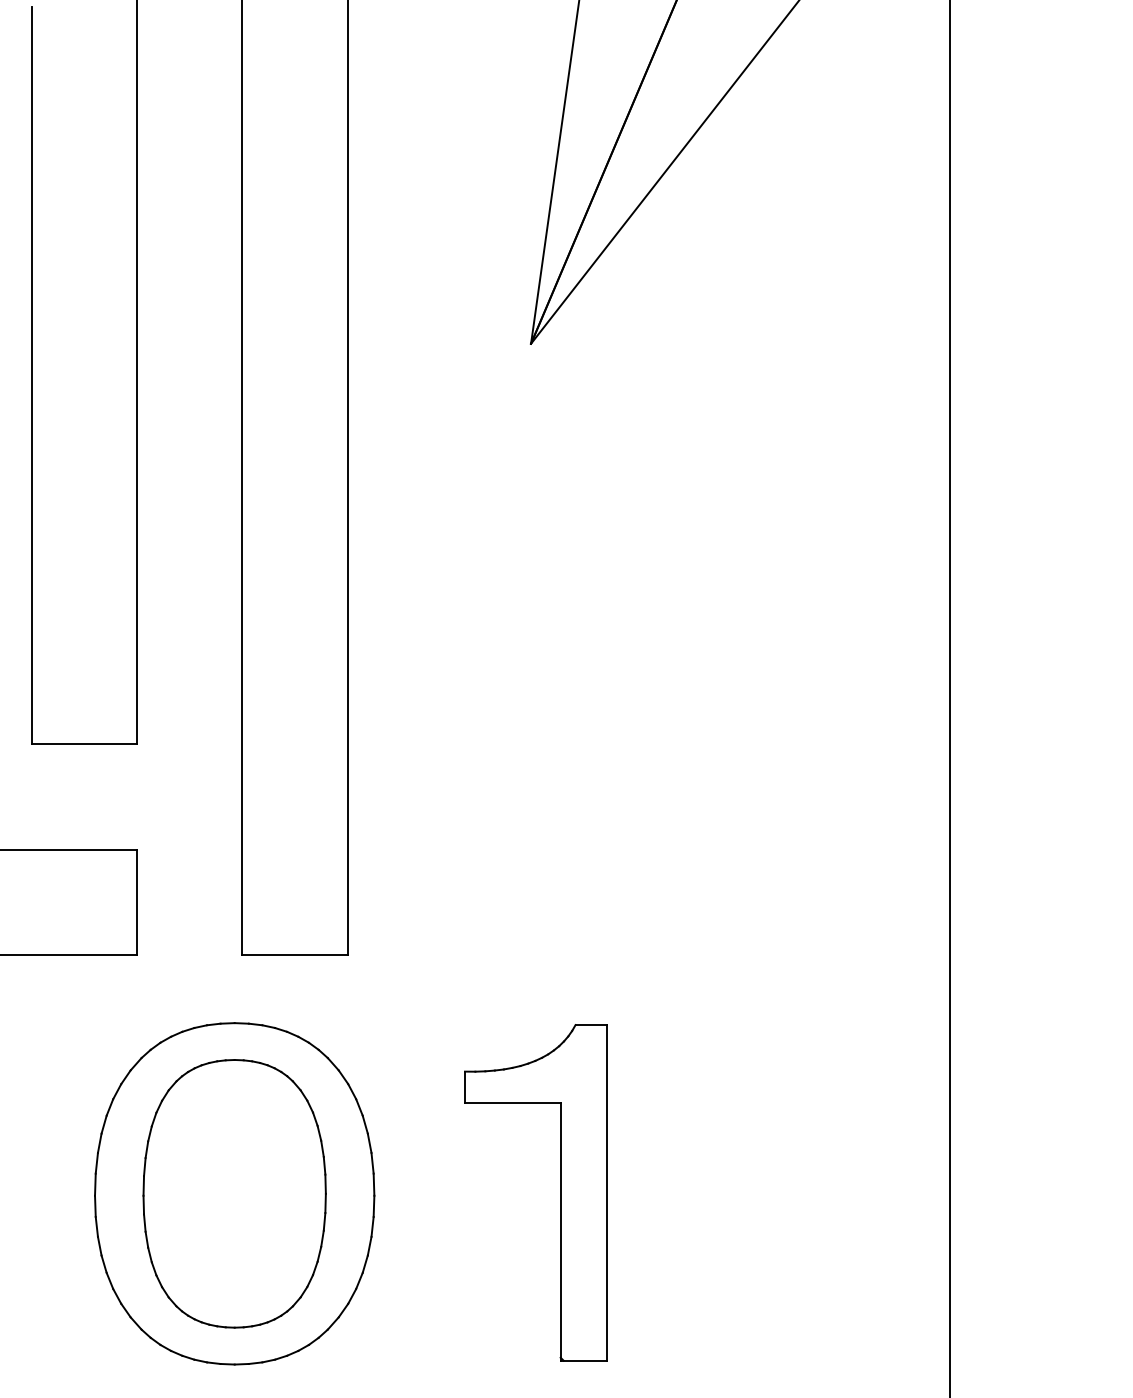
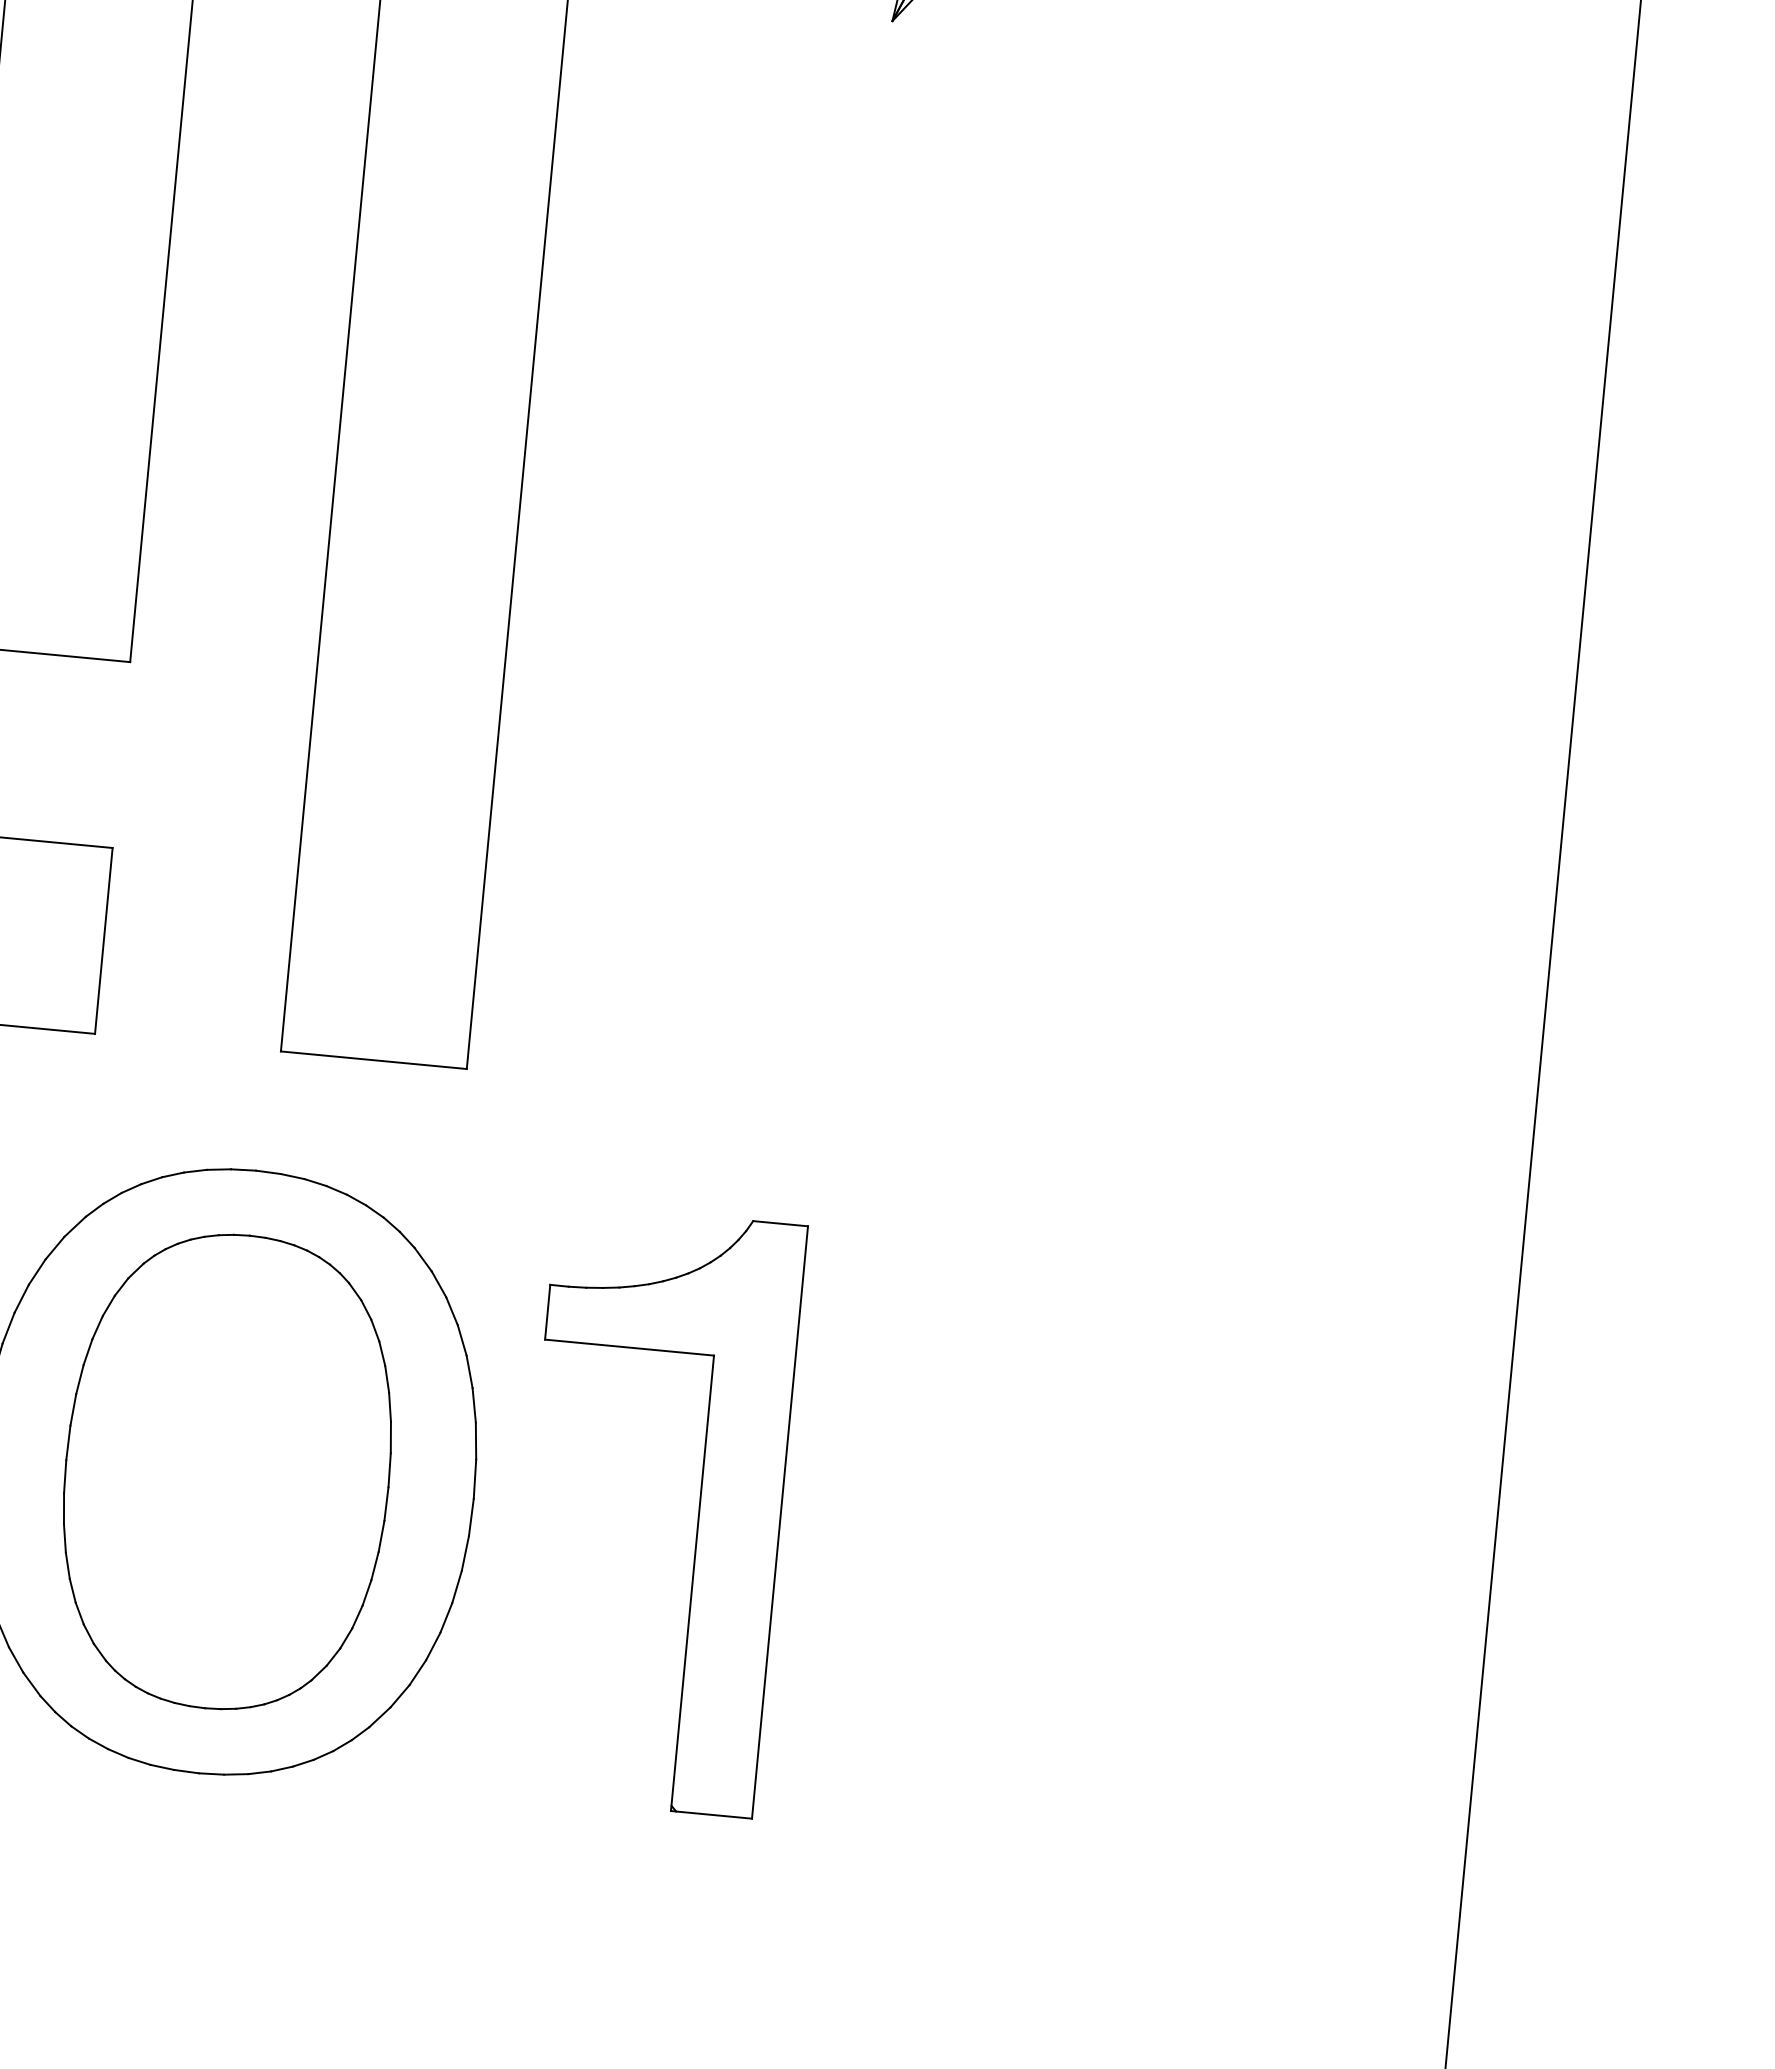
part: (560, 1192) -> (698, 1514), moved

